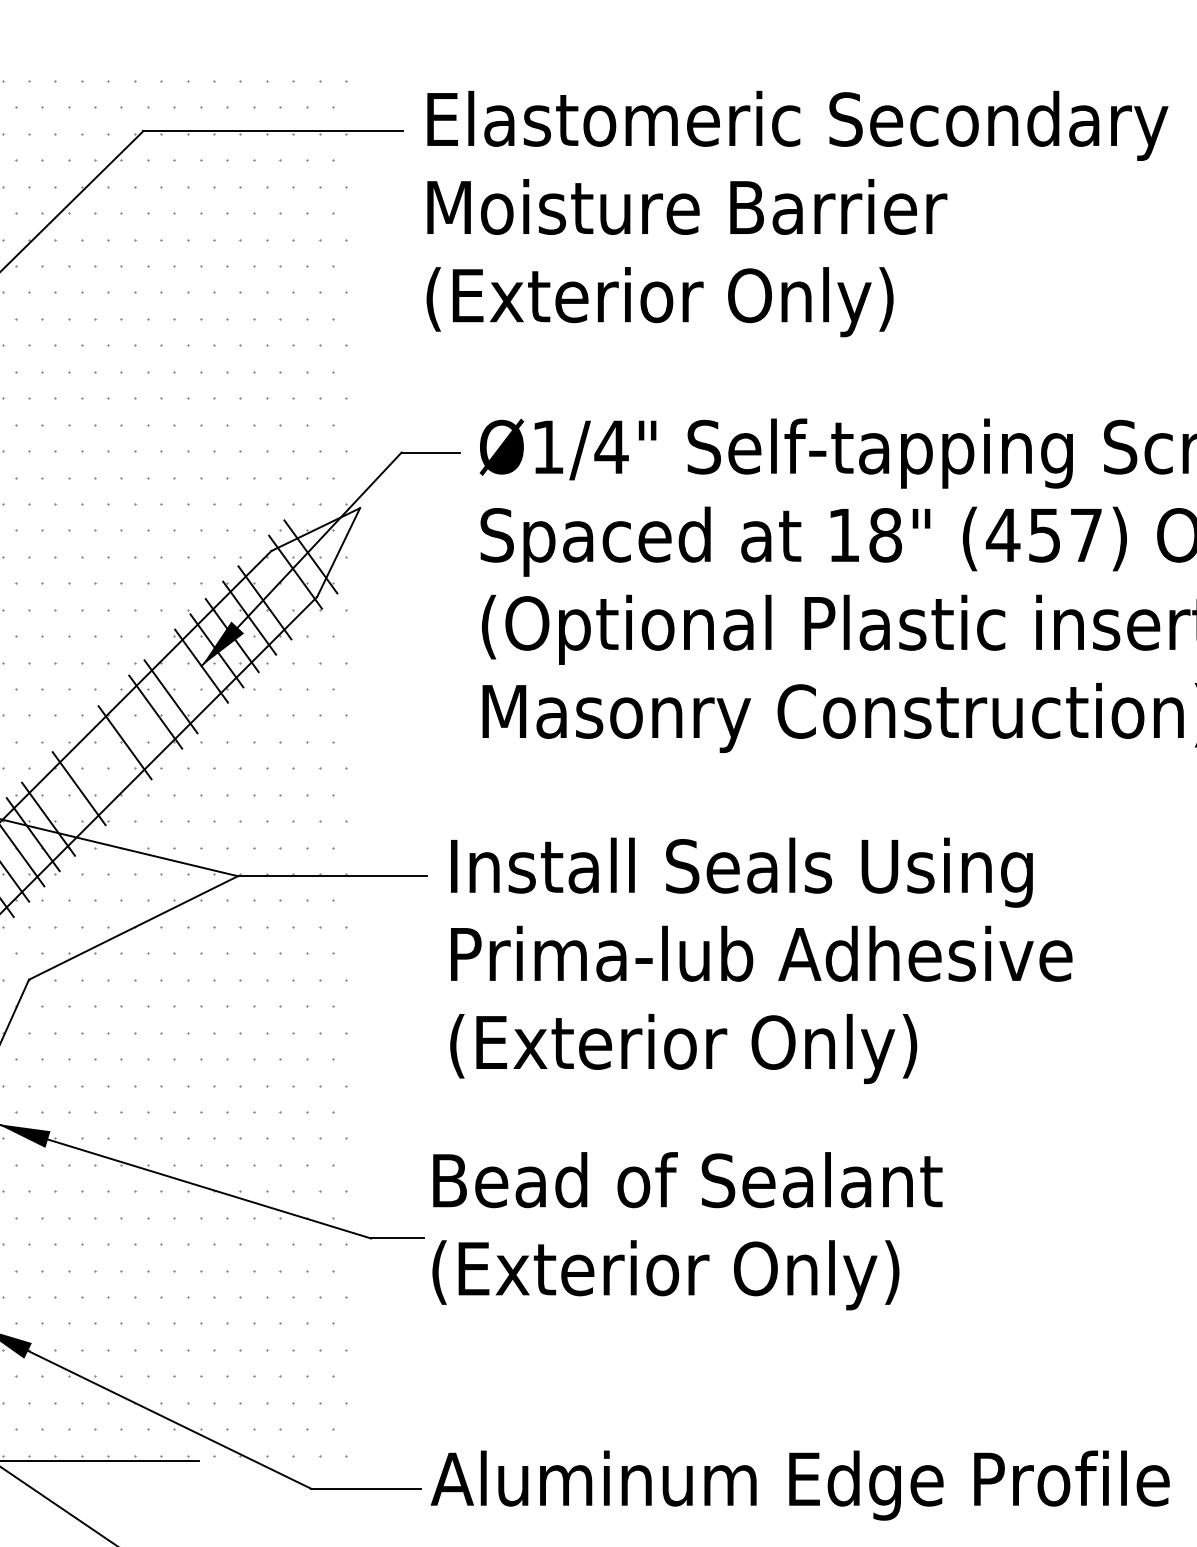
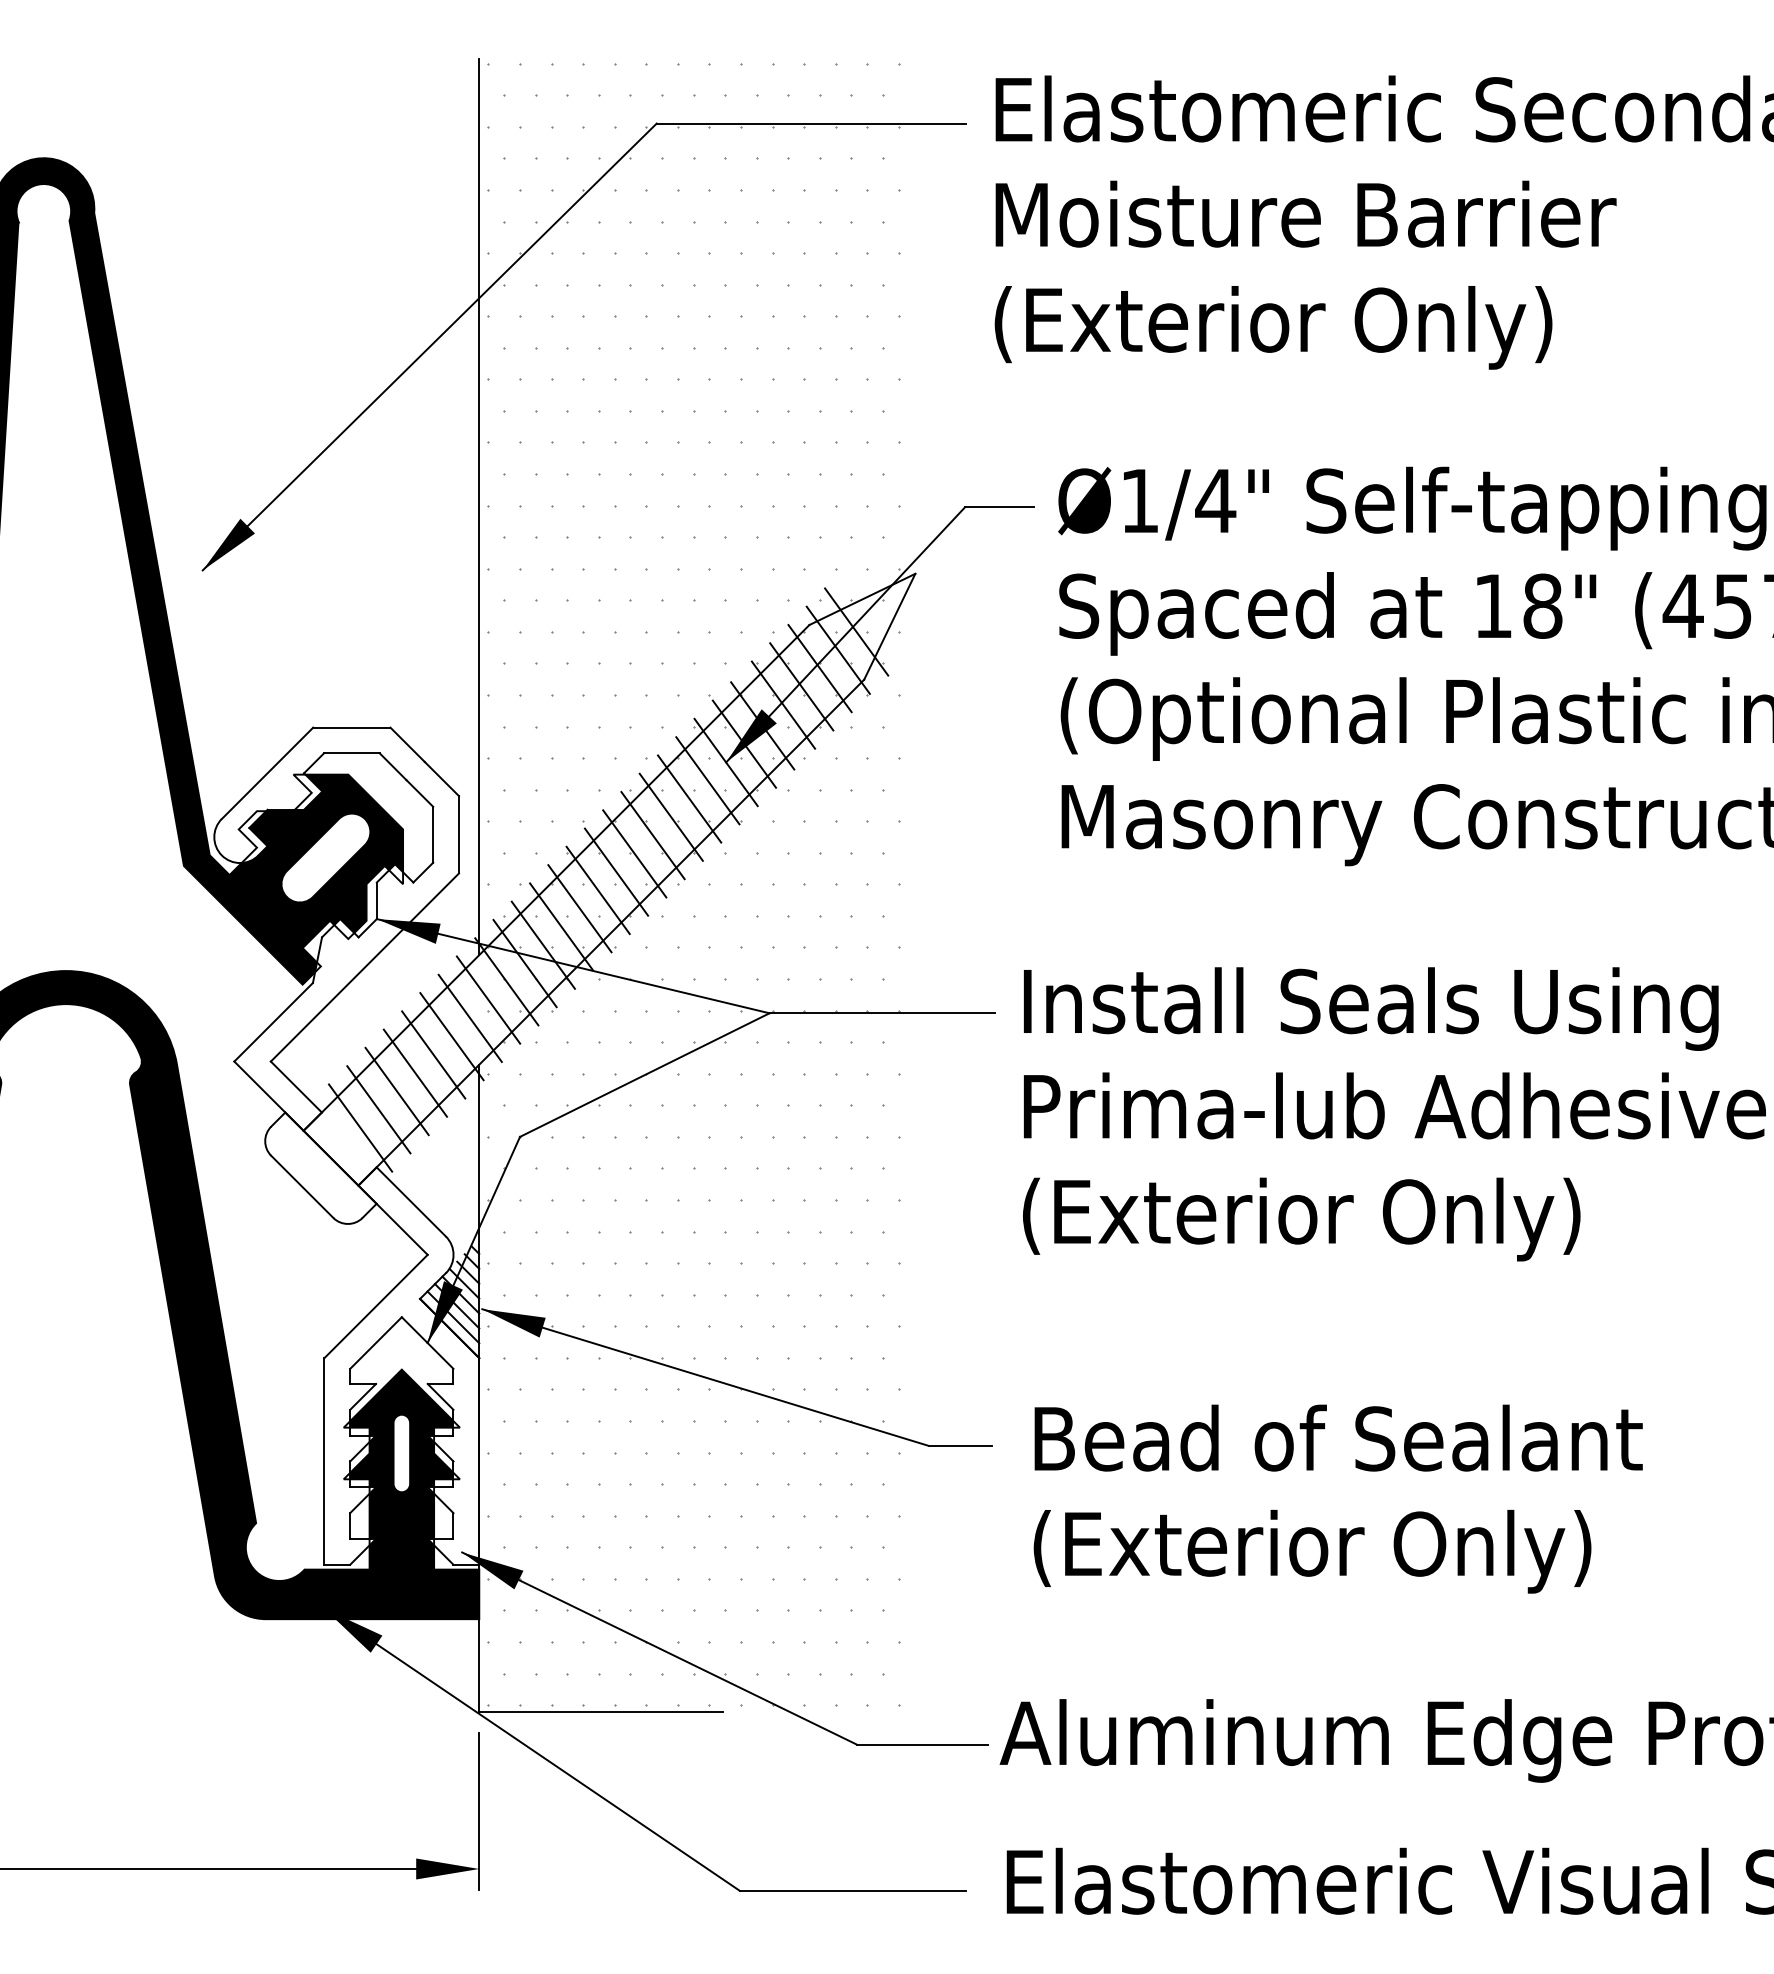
line: (279, 587) -> (819, 668), added
line: (185, 681) -> (707, 780), added
line: (139, 727) -> (652, 835), added
line: (109, 757) -> (616, 871), added
line: (93, 773) -> (597, 890), added
line: (63, 803) -> (561, 926), added
text: (686, 1230) -> (1337, 1498), moved

